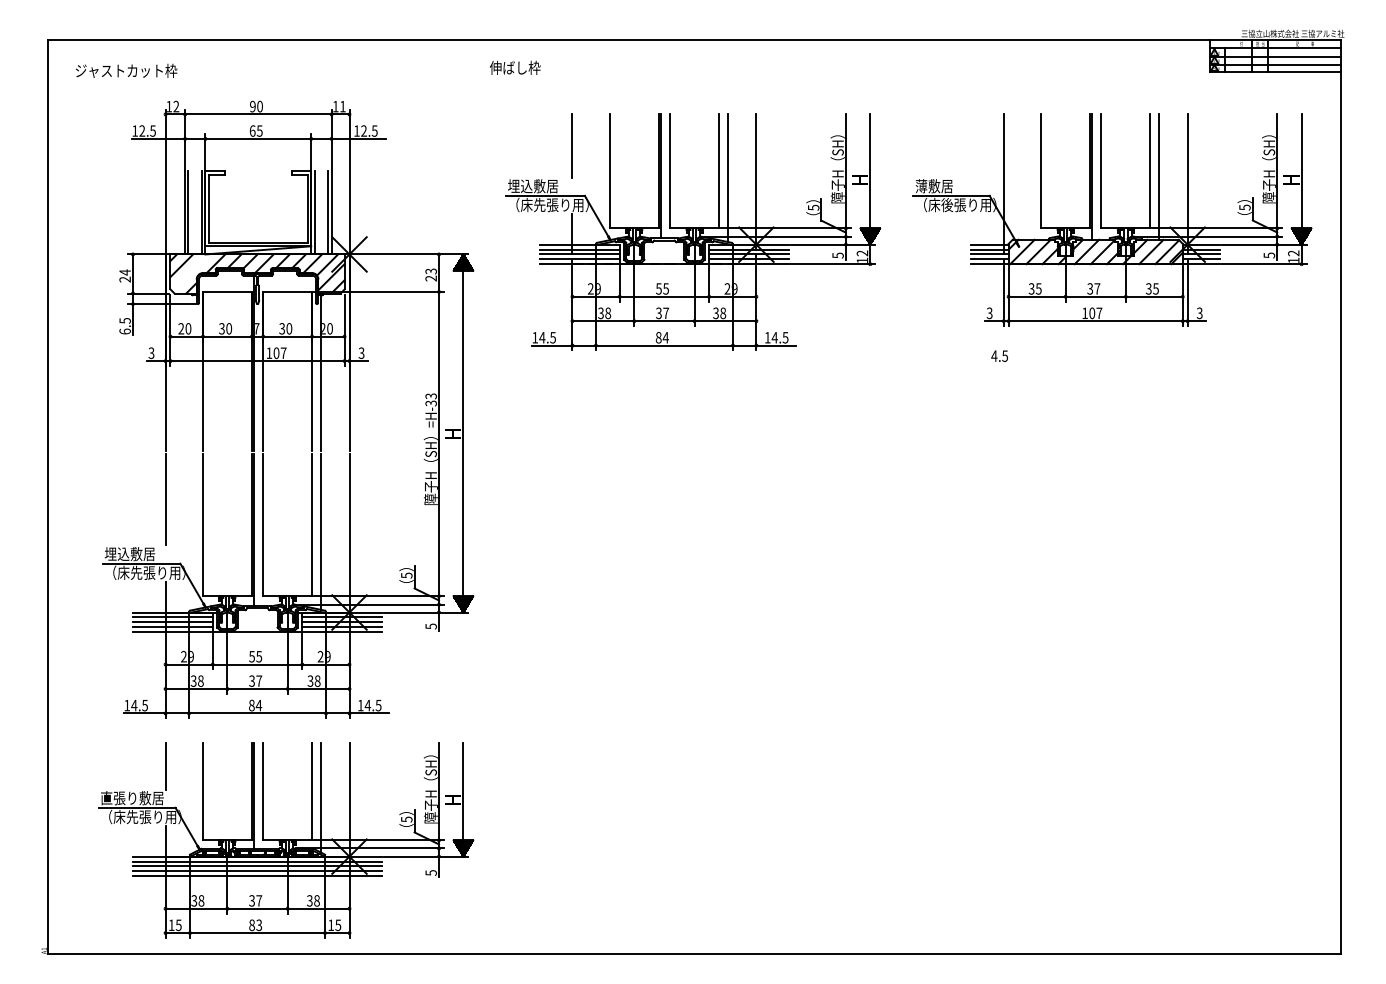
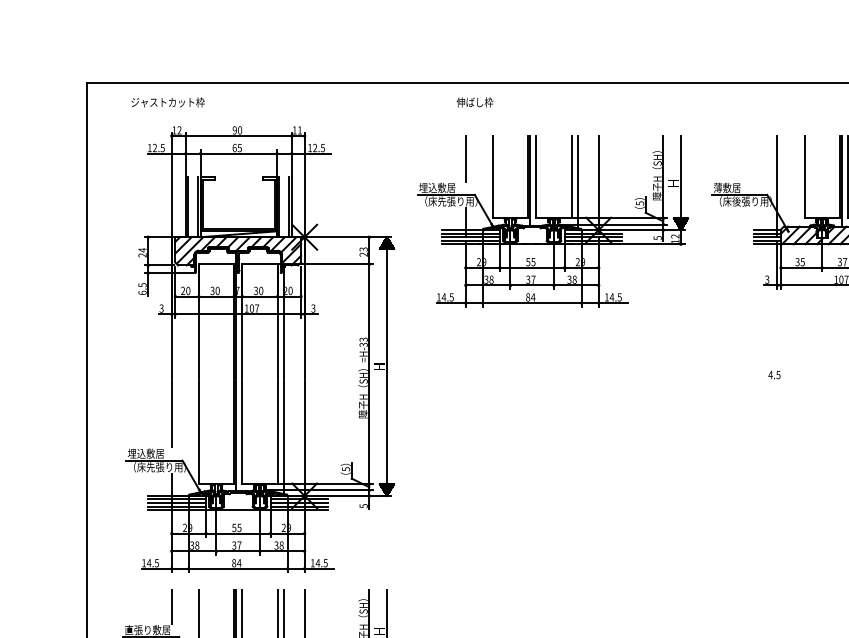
text: (515, 67) -> (475, 102), moved
text: (126, 70) -> (168, 102), moved
line: (190, 272) -> (189, 250), added
text: (999, 355) -> (774, 374), moved

